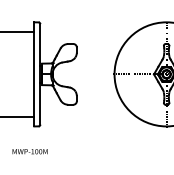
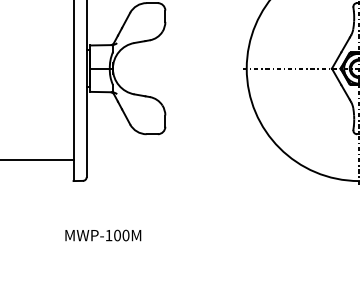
text: (29, 151) -> (101, 235), moved

